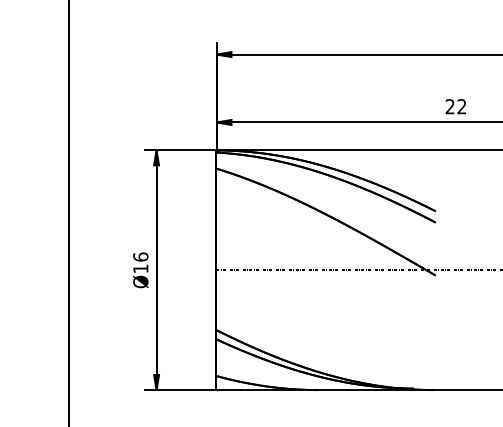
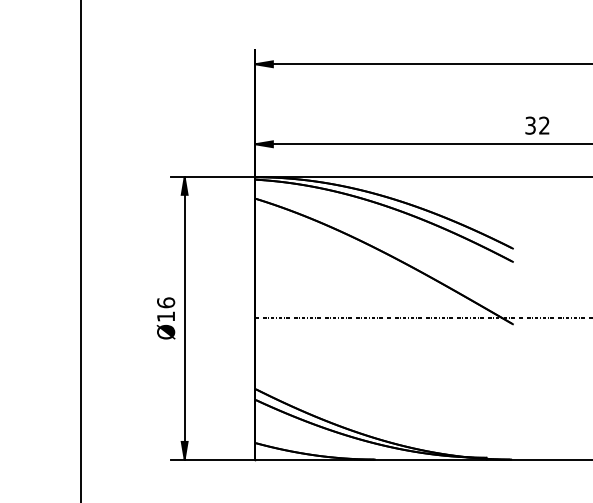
text: (449, 106) -> (529, 125), 22 -> 32

